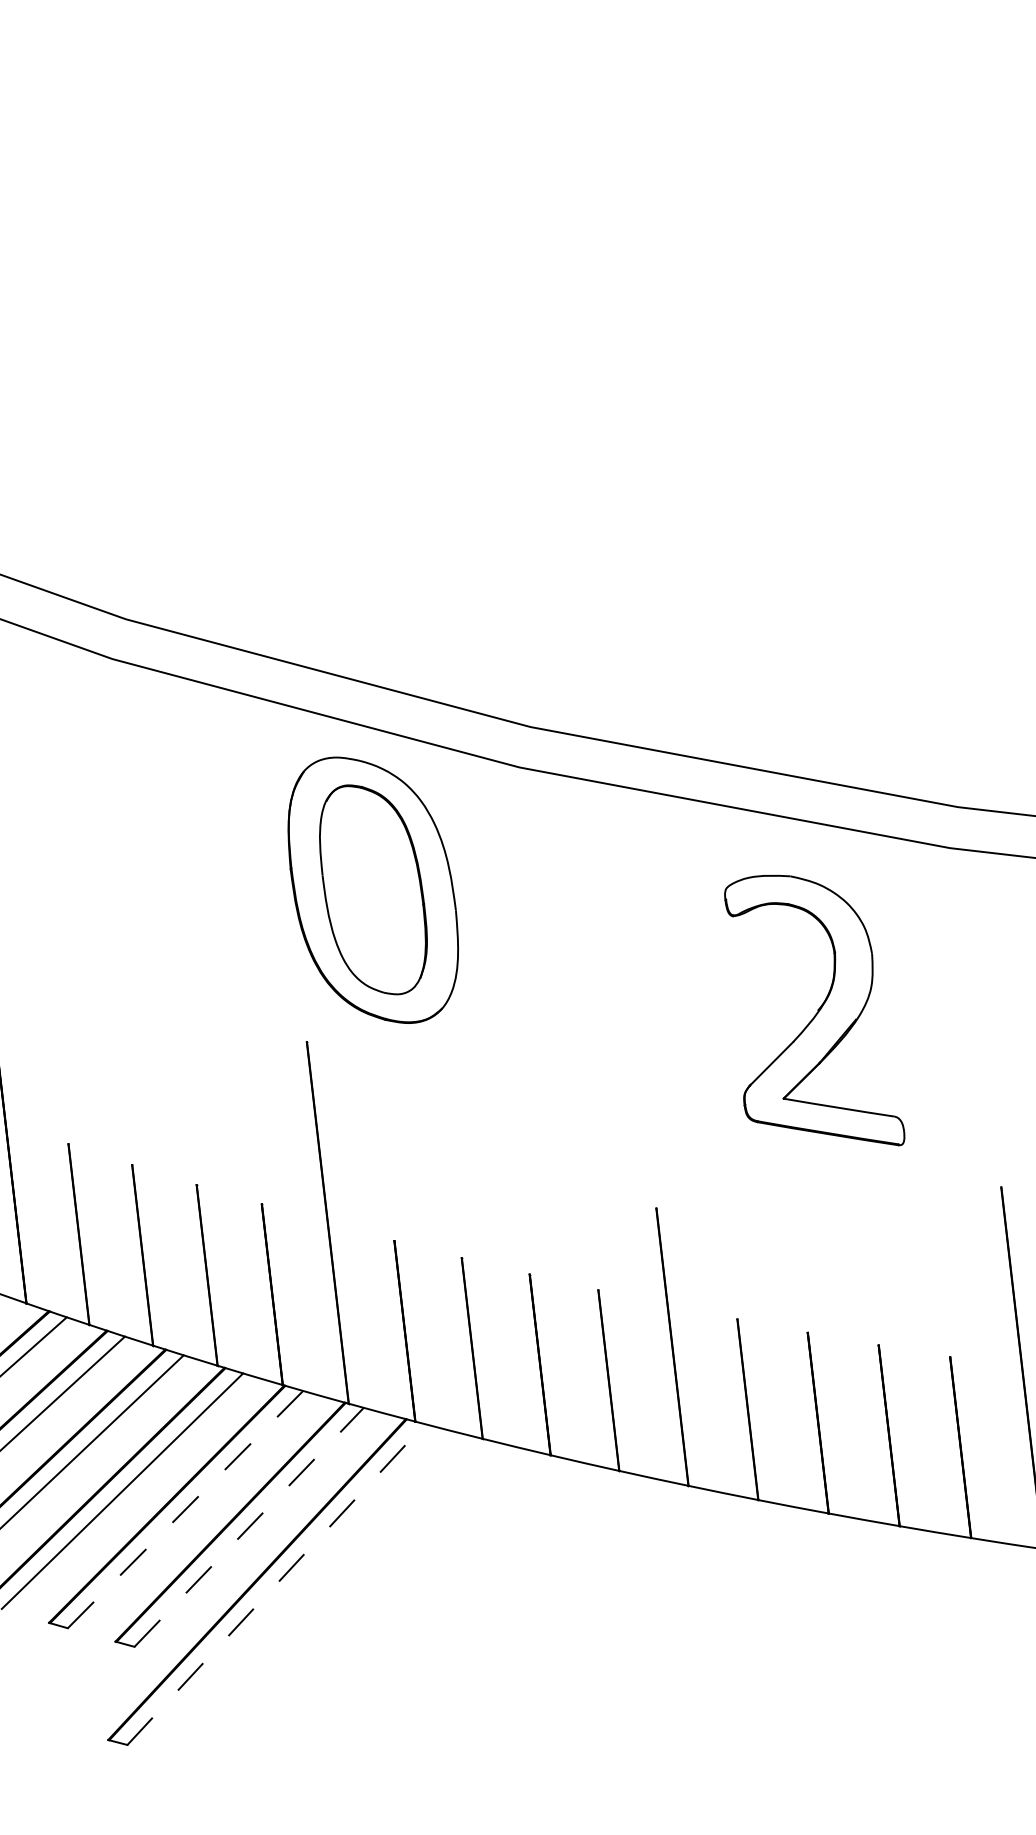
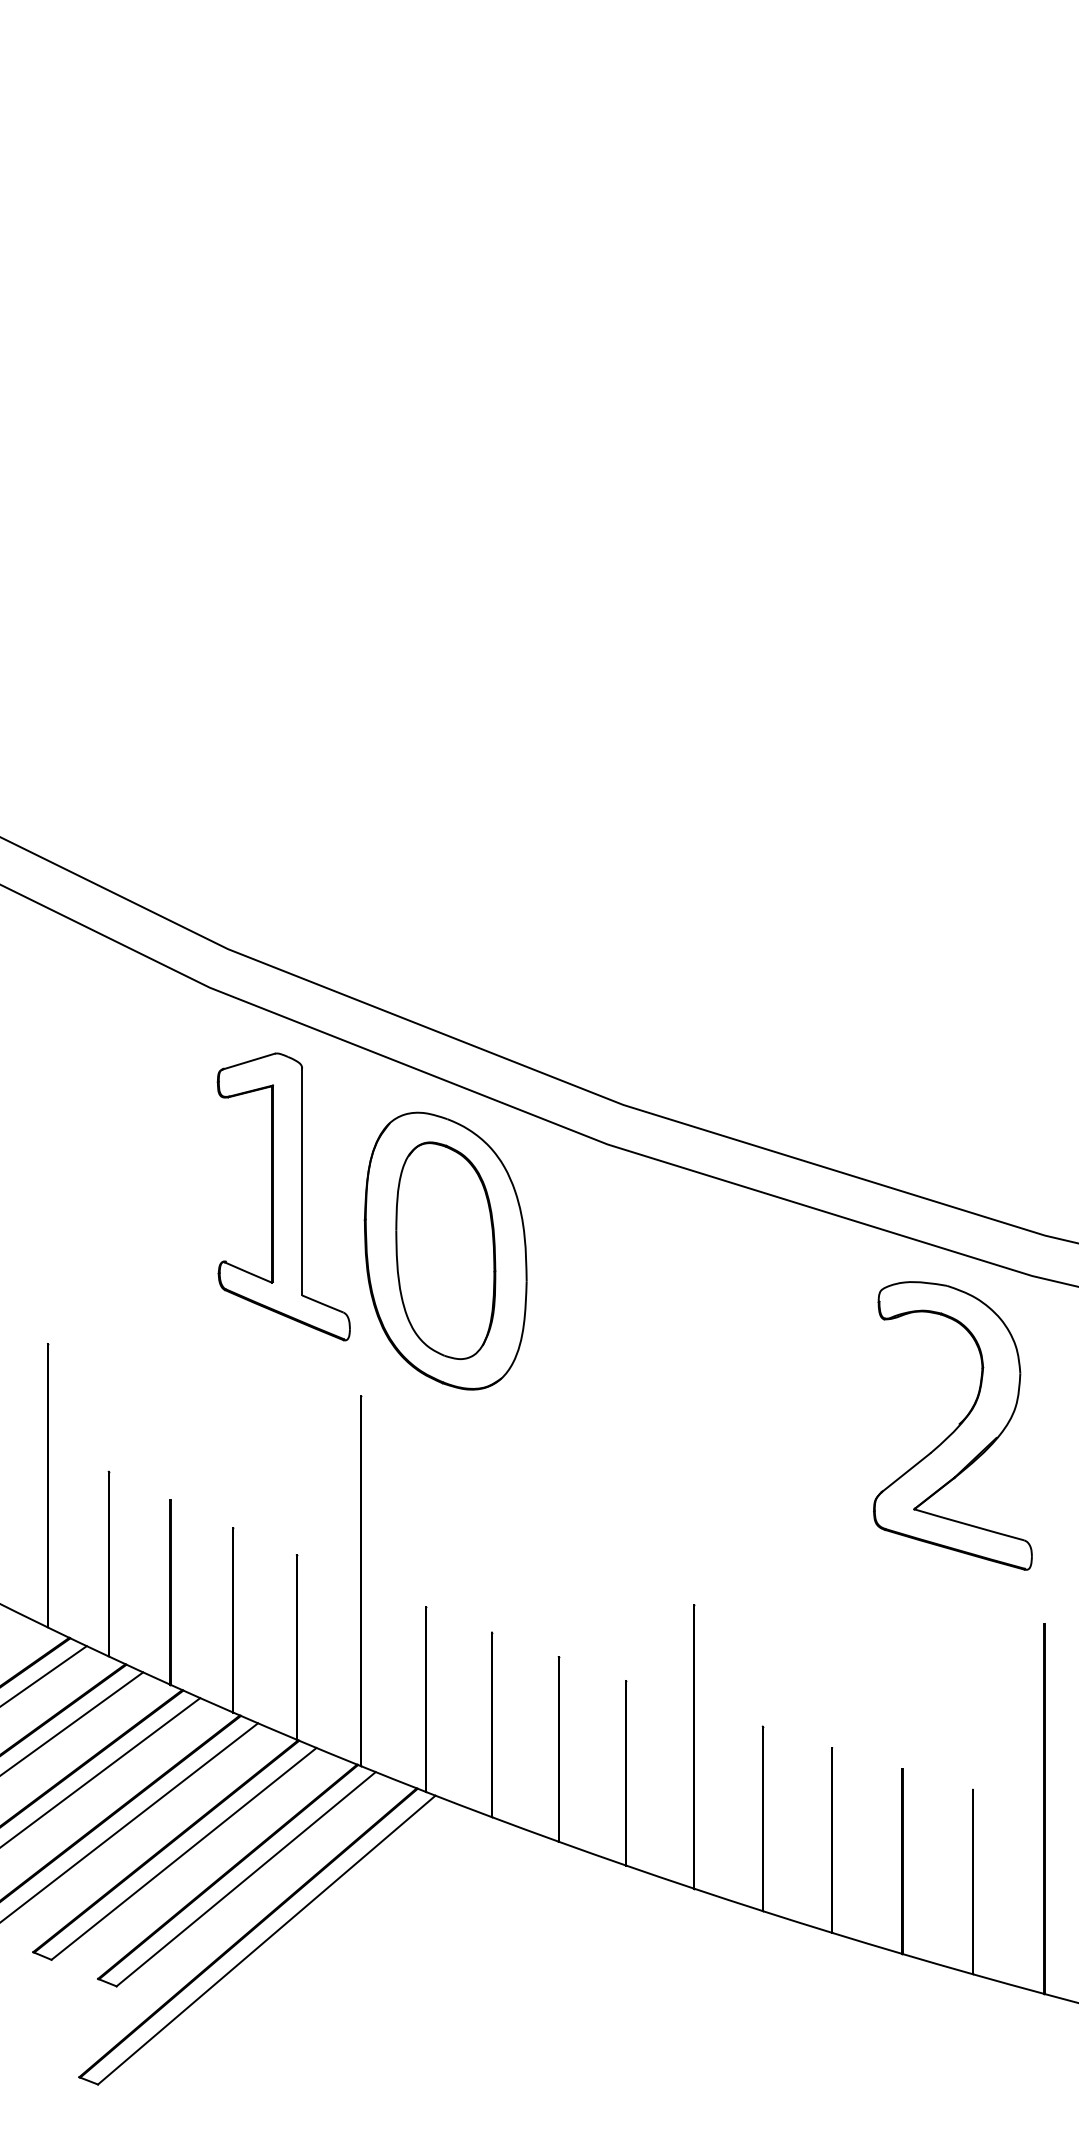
part: (208, 855) -> (283, 1196), added
part: (811, 1012) -> (952, 1425), moved
line: (185, 1509) -> (184, 1853), dashed -> solid
line: (249, 1526) -> (246, 1878), dashed -> solid
line: (276, 1583) -> (267, 1939), dashed -> solid

